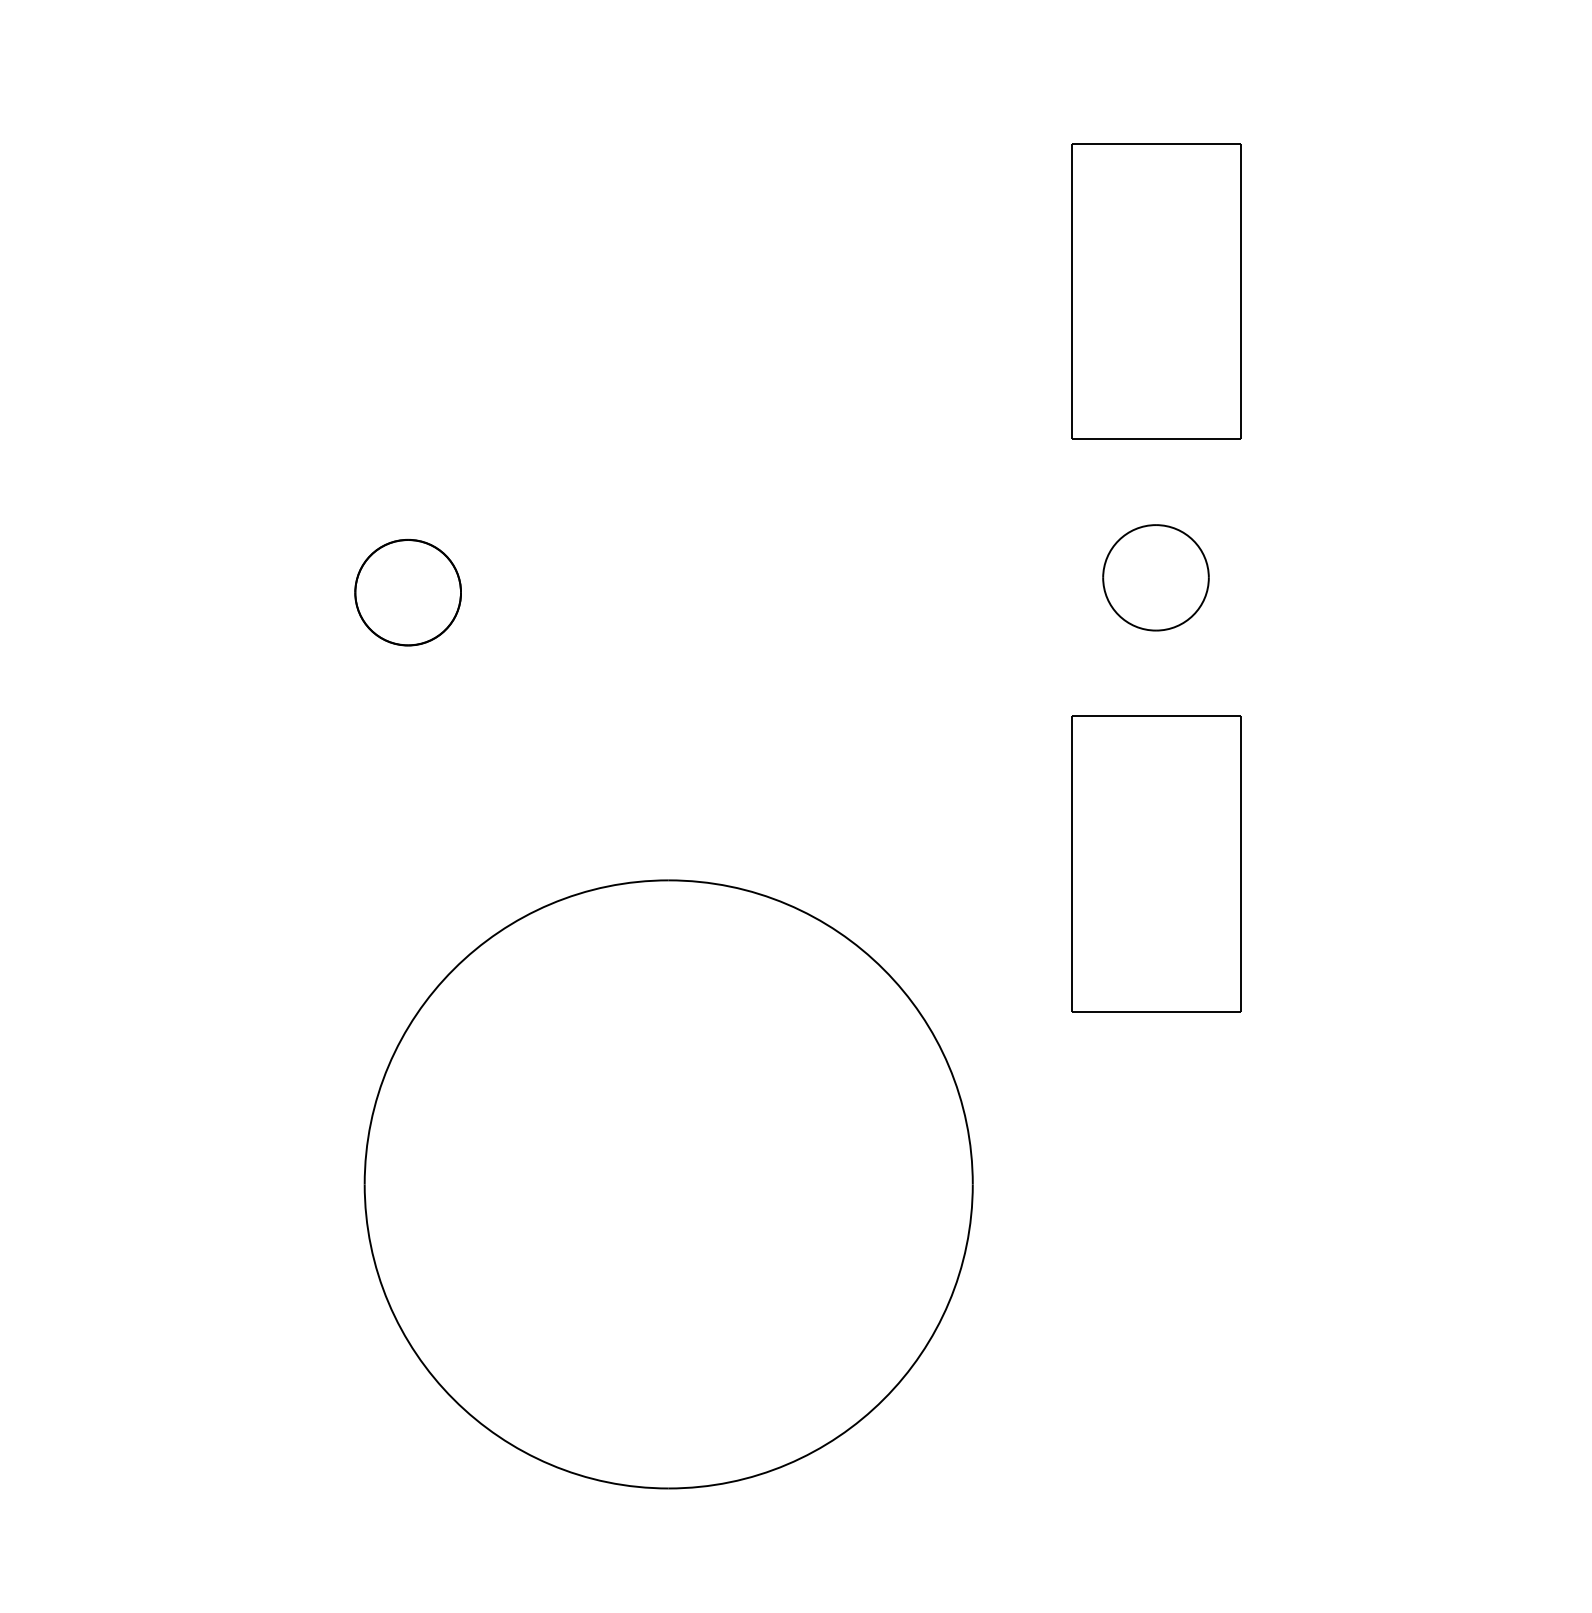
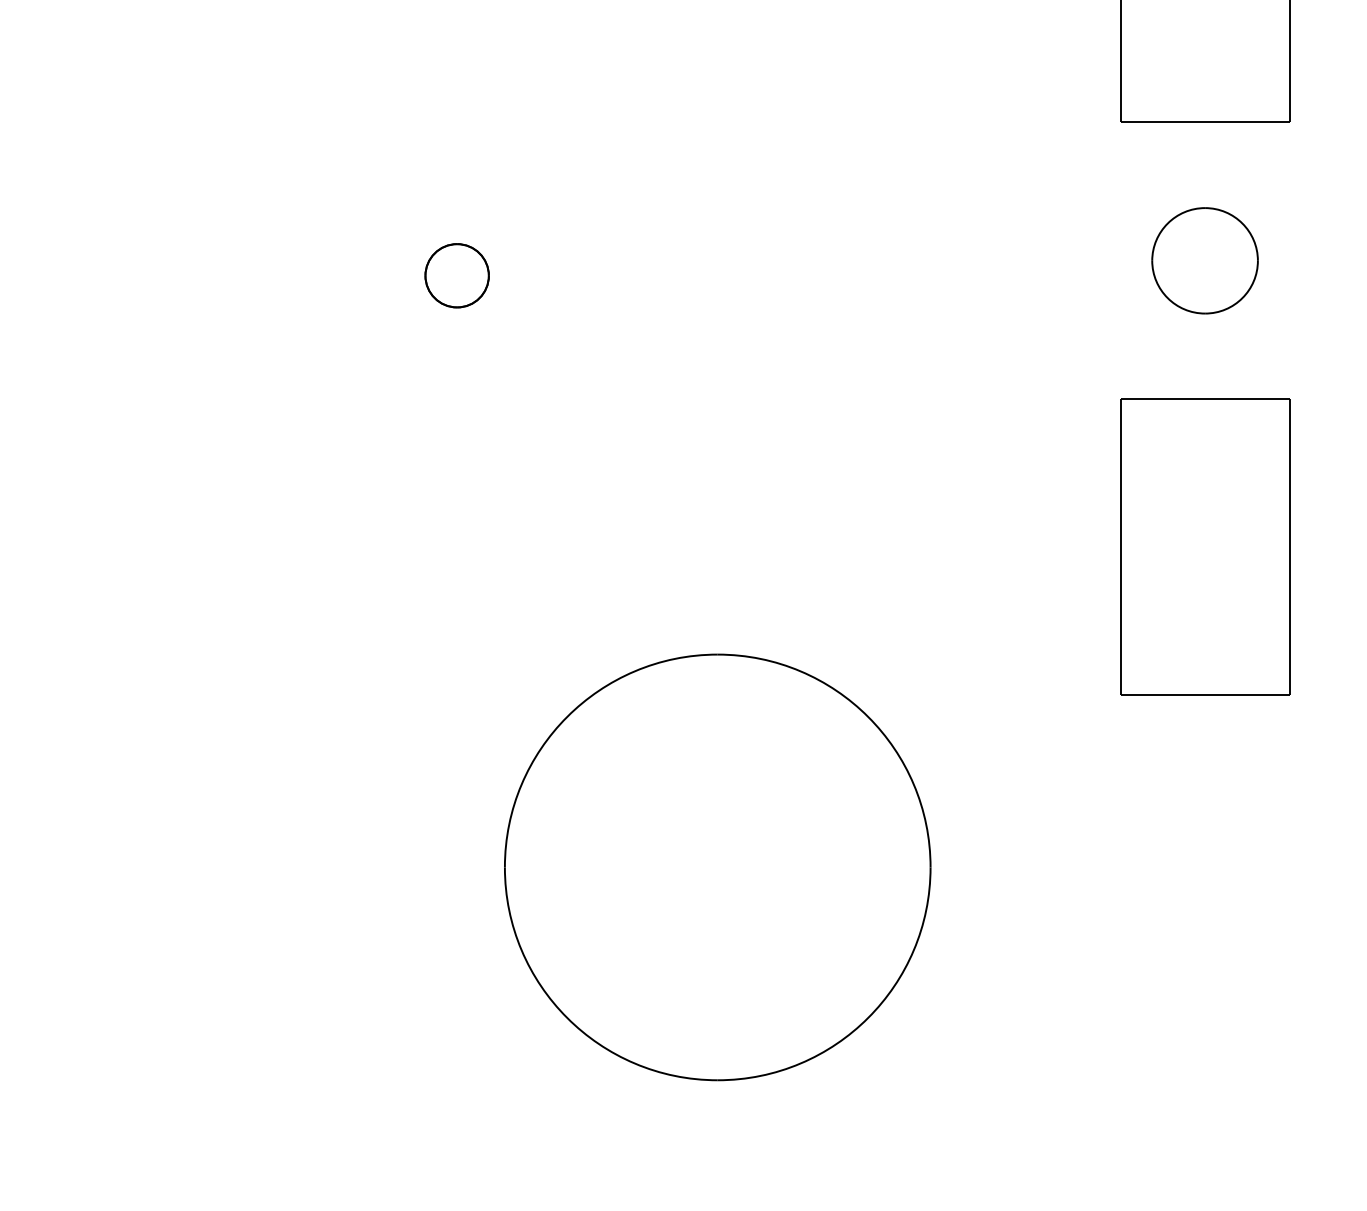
part: (407, 592) -> (456, 275), size x0.6
part: (668, 1184) -> (717, 867), size x0.7

